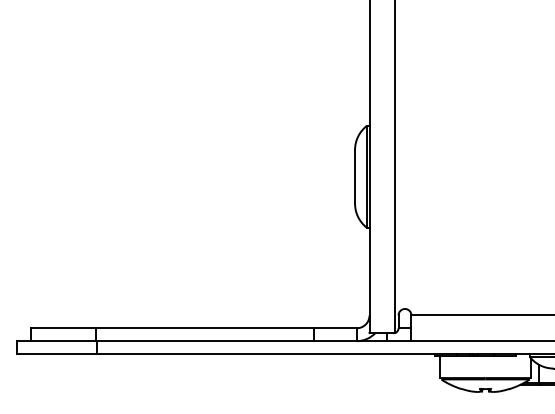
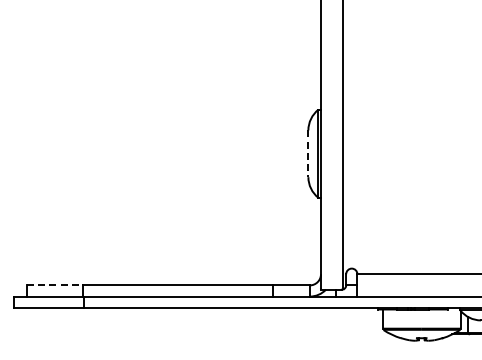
line: (355, 177) -> (308, 154), solid -> dashed
line: (64, 328) -> (55, 285), solid -> dashed

